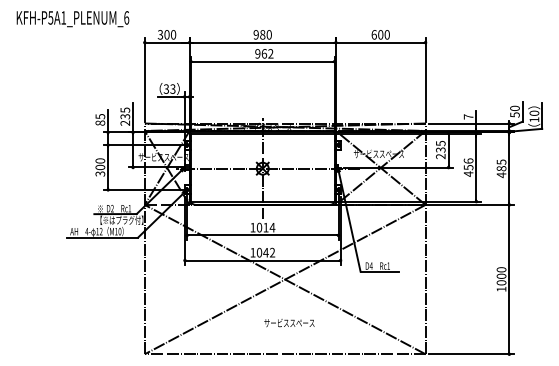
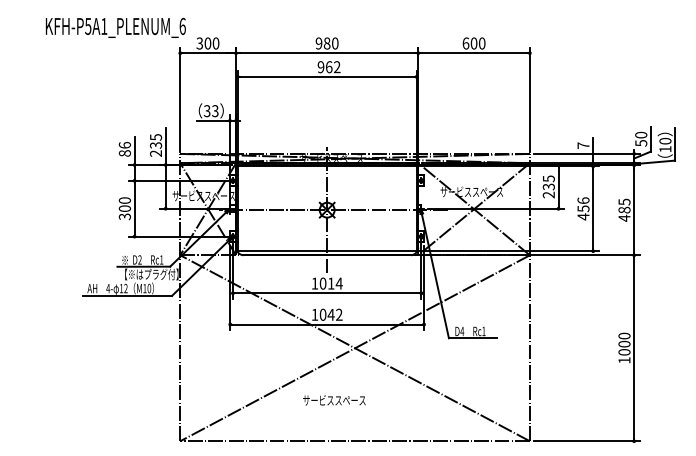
text: (72, 18) -> (115, 27), moved
text: (100, 116) -> (124, 145), 85 -> 86
text: (289, 323) -> (334, 400), moved

